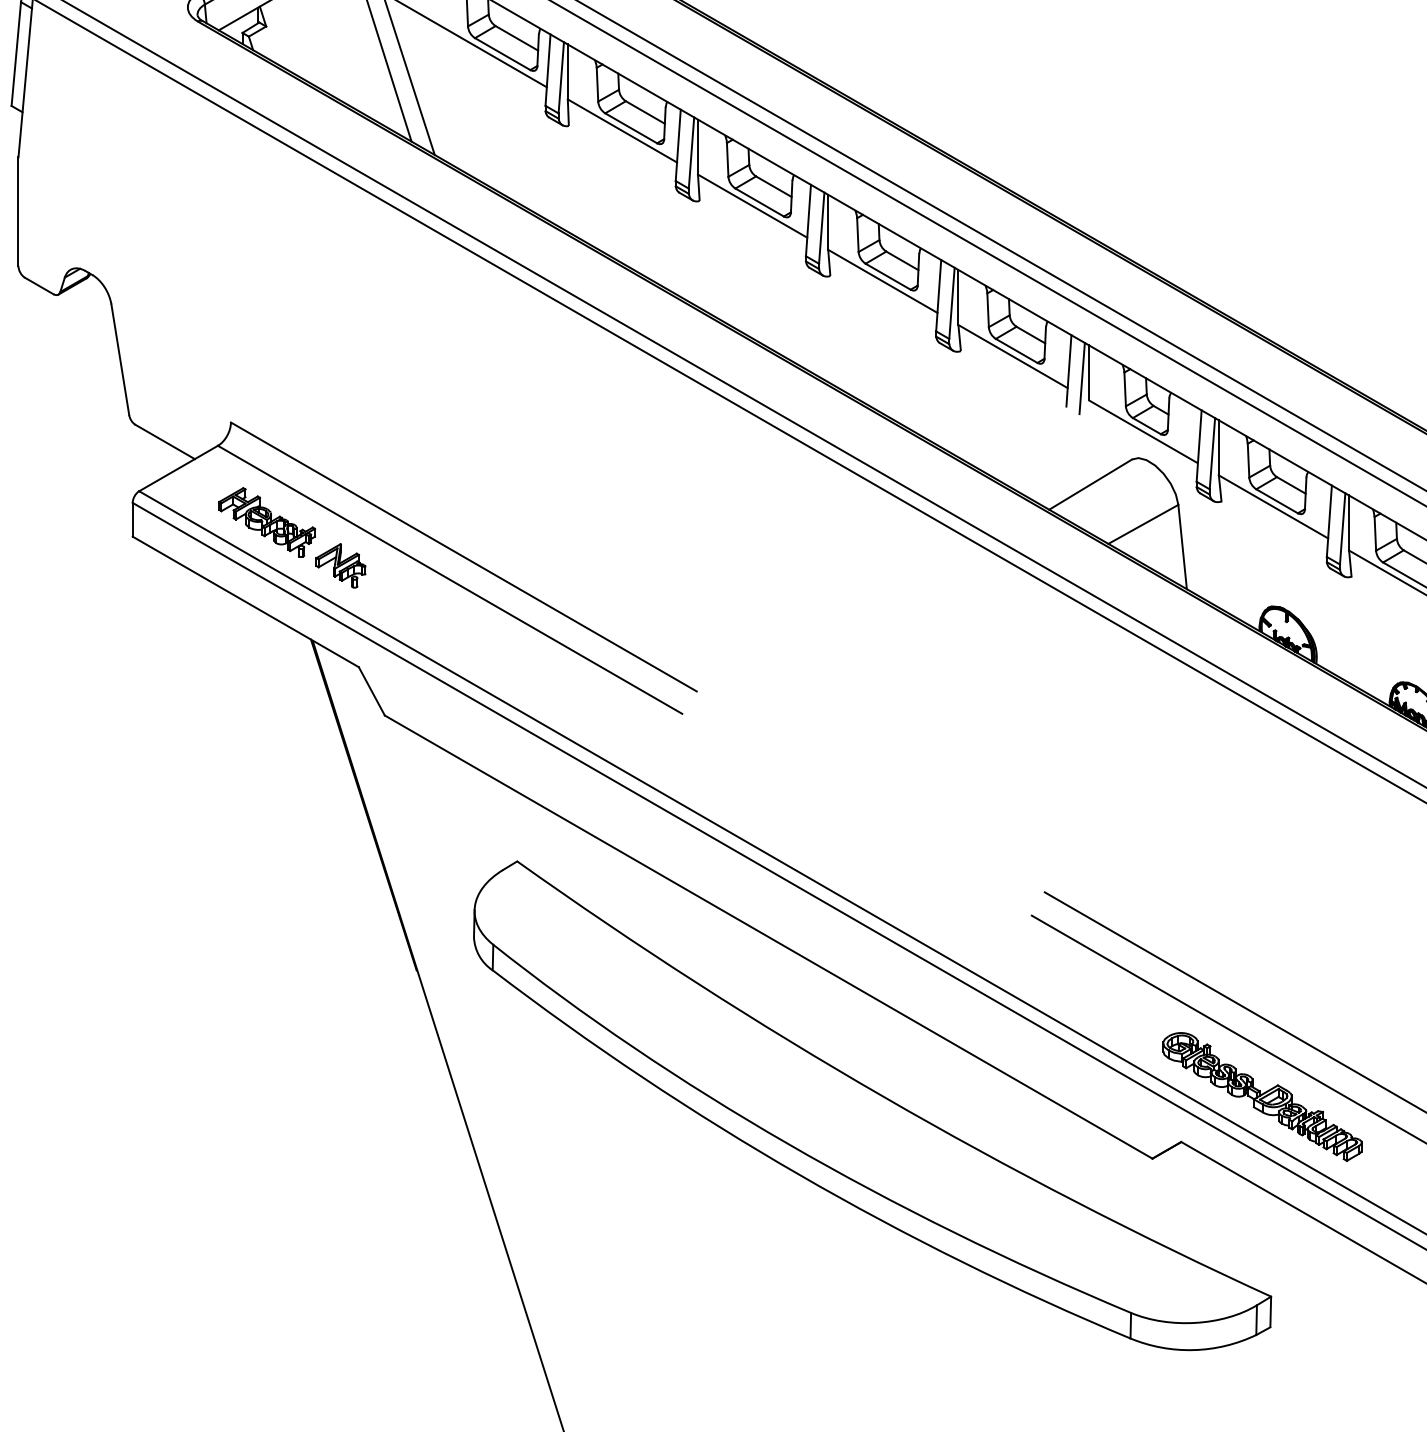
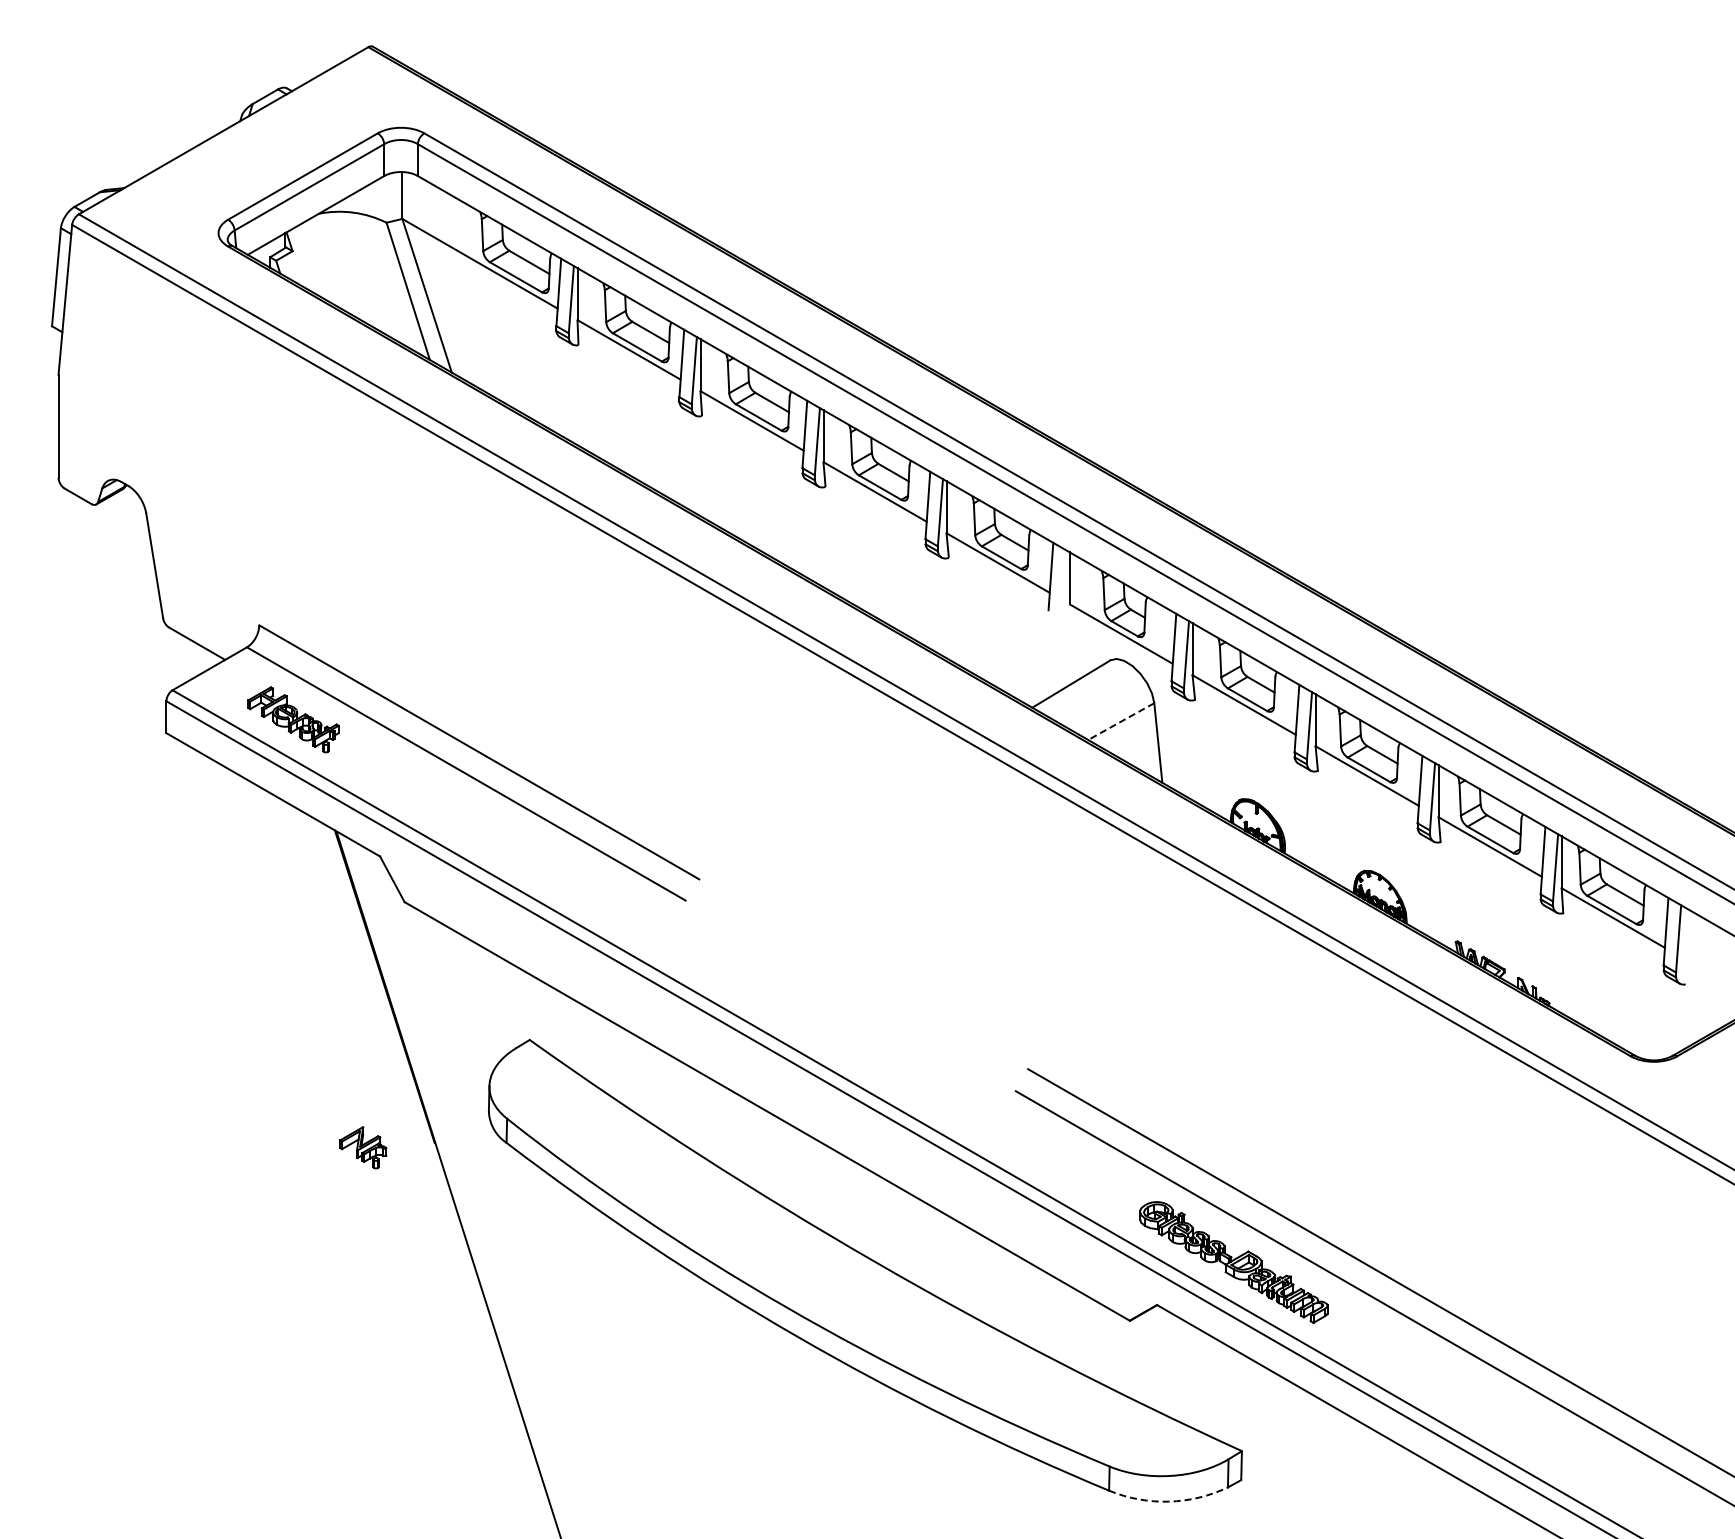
line: (1081, 378) -> (1062, 583), removed
line: (1143, 524) -> (1121, 721), solid -> dashed
part: (340, 565) -> (362, 1147), moved
arc: (1193, 1349) -> (1168, 1501), solid -> dashed

